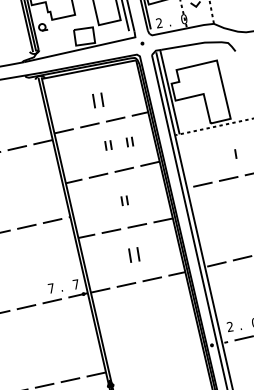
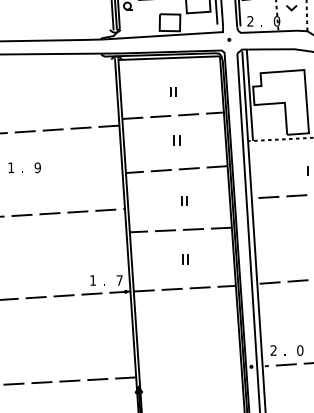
part: (98, 100) -> (173, 91), size x0.62
part: (129, 141) -> (199, 140), removed
part: (134, 255) -> (185, 259), size x0.62
text: (51, 288) -> (93, 280), 7 -> 1

